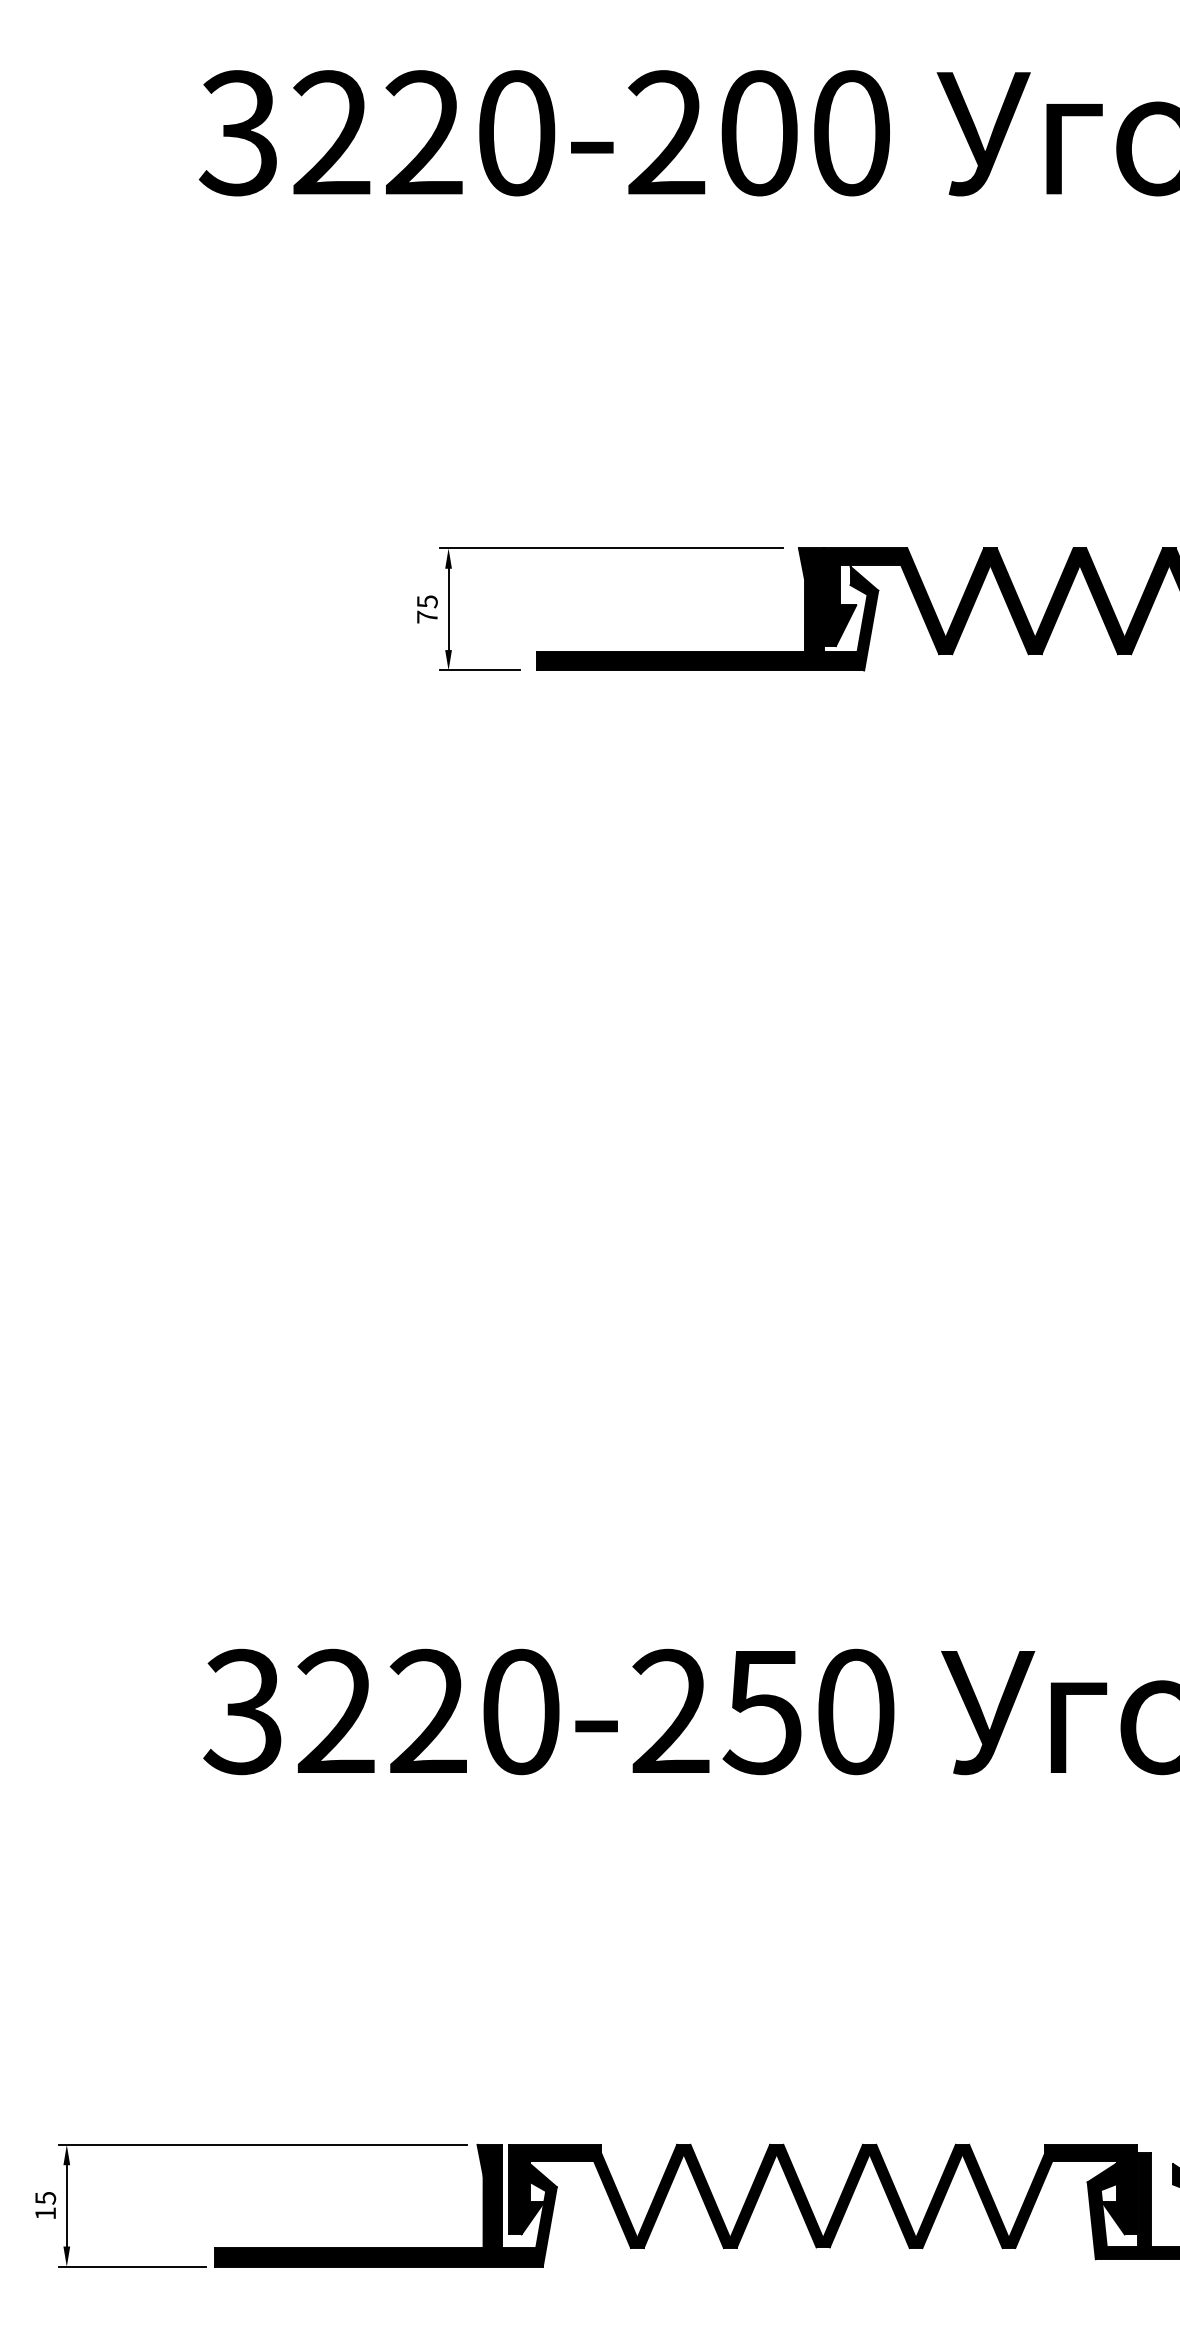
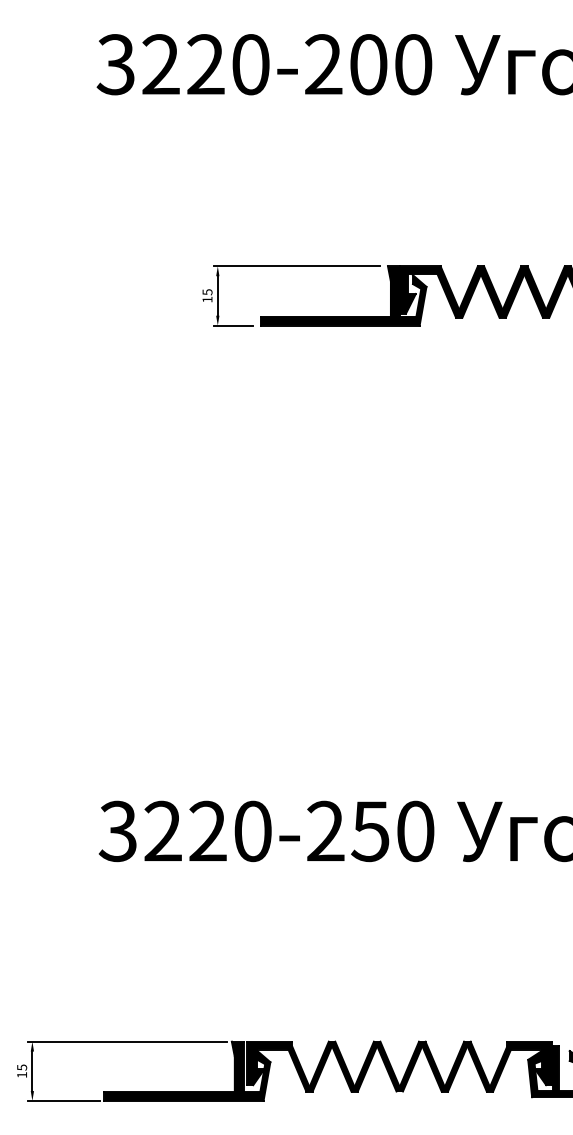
text: (427, 616) -> (207, 299), 75 -> 15

